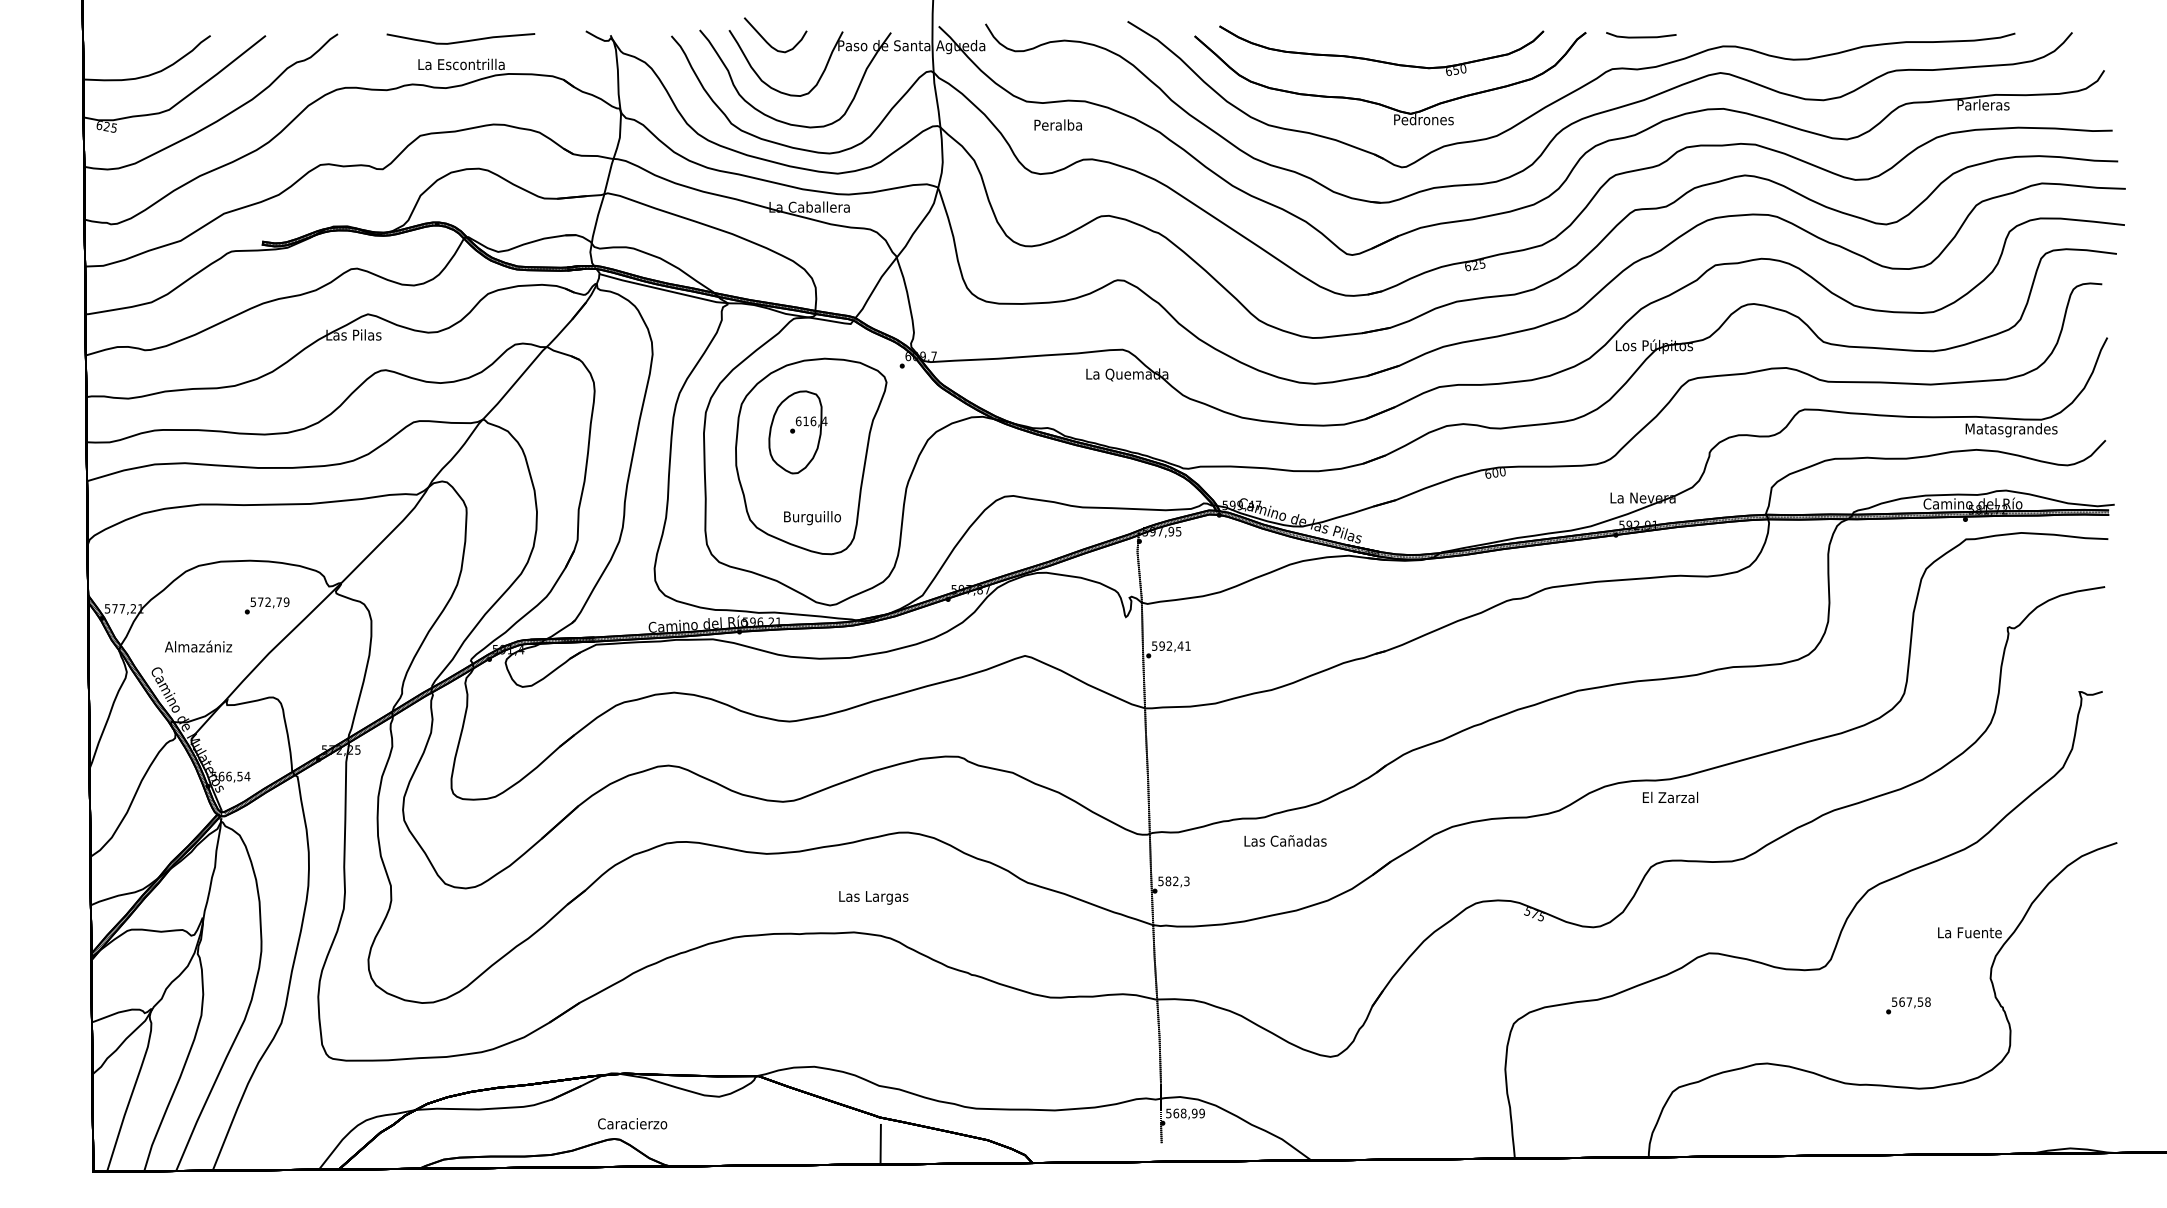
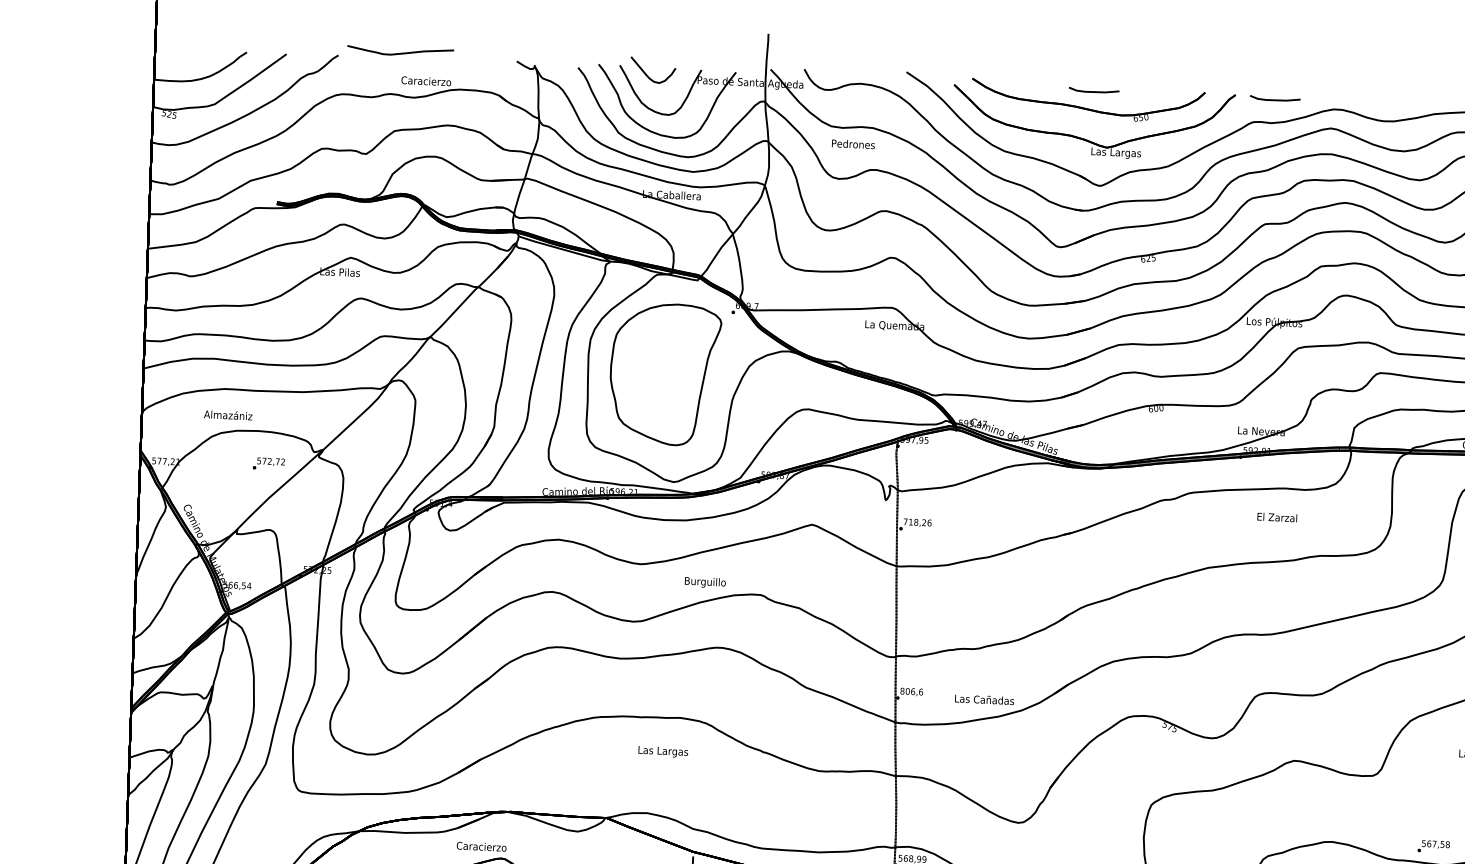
line: (1389, 36) -> (1094, 91), added
curve: (462, 40) -> (401, 52), moved
text: (461, 64) -> (426, 81), La Escontrilla -> Caracierzo
text: (1423, 121) -> (1115, 153), Pedrones -> Las Largas
text: (1058, 124) -> (853, 143), Peralba -> Pedrones
text: (99, 125) -> (164, 113), 625 -> 525
part: (797, 432) -> (655, 356), removed
text: (812, 518) -> (705, 582), moved
text: (286, 601) -> (283, 461), 572,79 -> 572,72
text: (1171, 645) -> (917, 522), 592,41 -> 718,26
text: (198, 646) -> (228, 415), moved
text: (1670, 797) -> (1277, 517), moved
text: (1285, 840) -> (984, 699), moved
text: (1173, 881) -> (911, 691), 582,3 -> 806,6
text: (873, 897) -> (663, 751), moved
text: (1908, 1005) -> (1433, 846), moved
text: (632, 1123) -> (481, 846), moved

